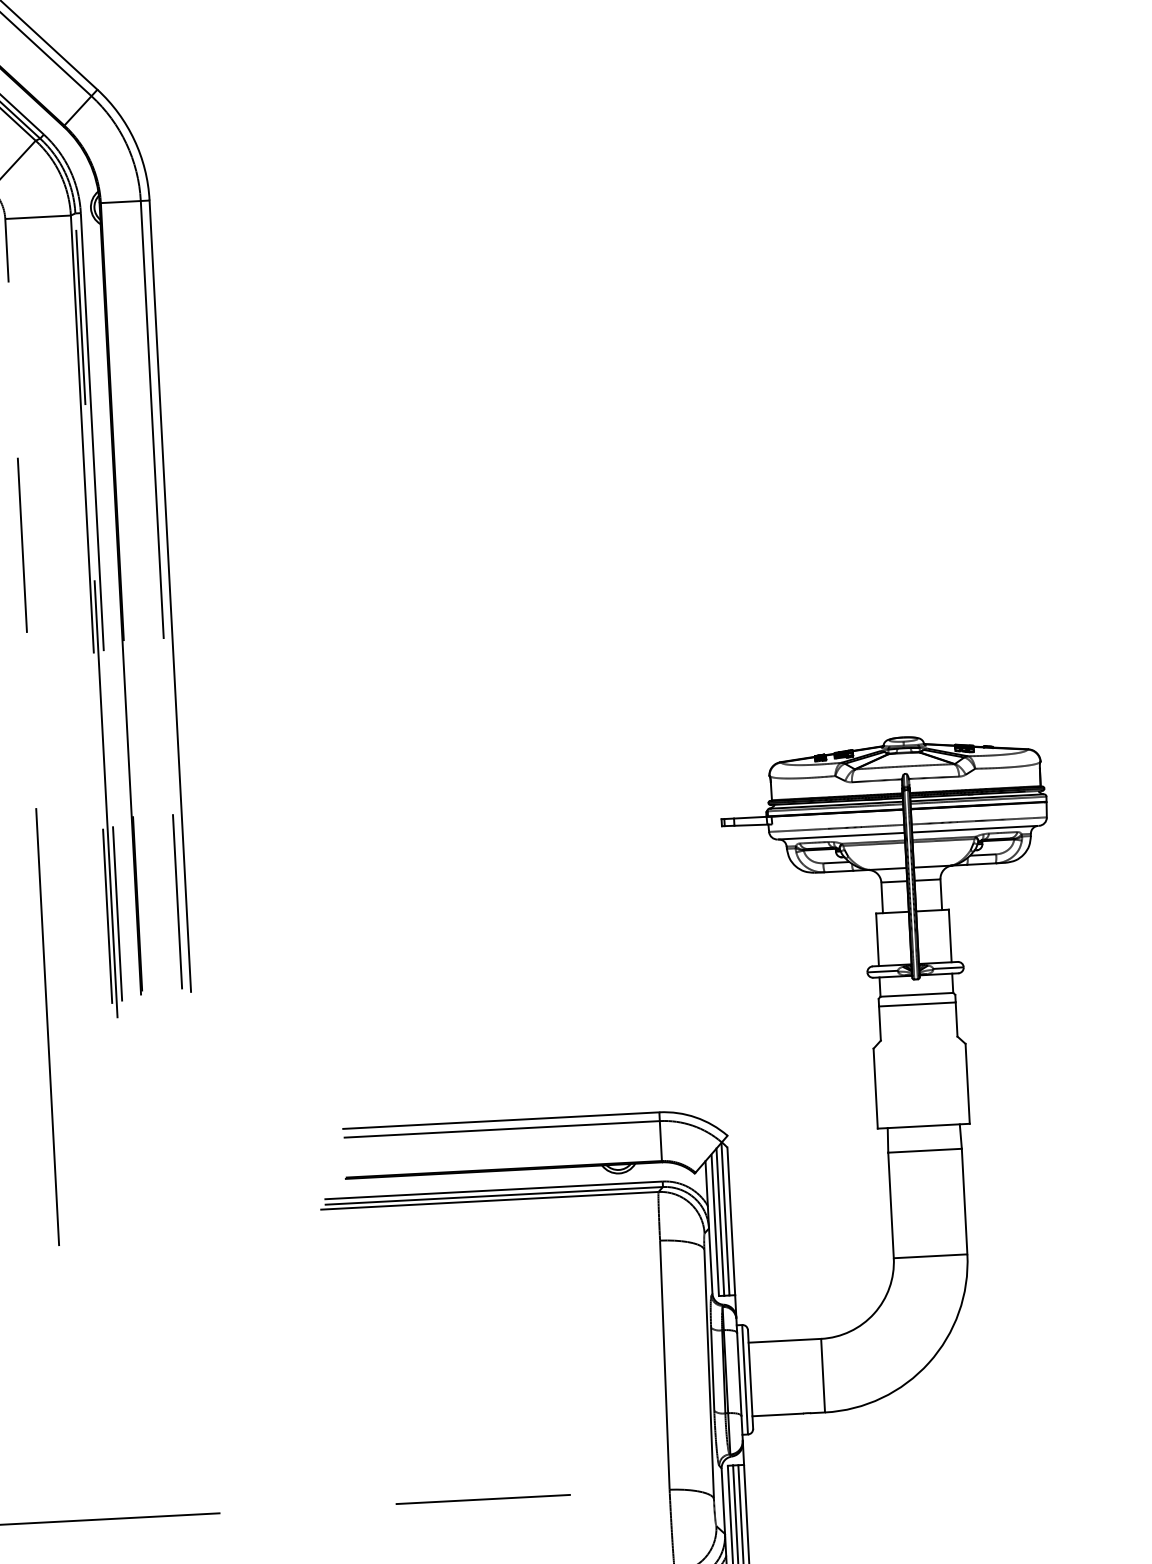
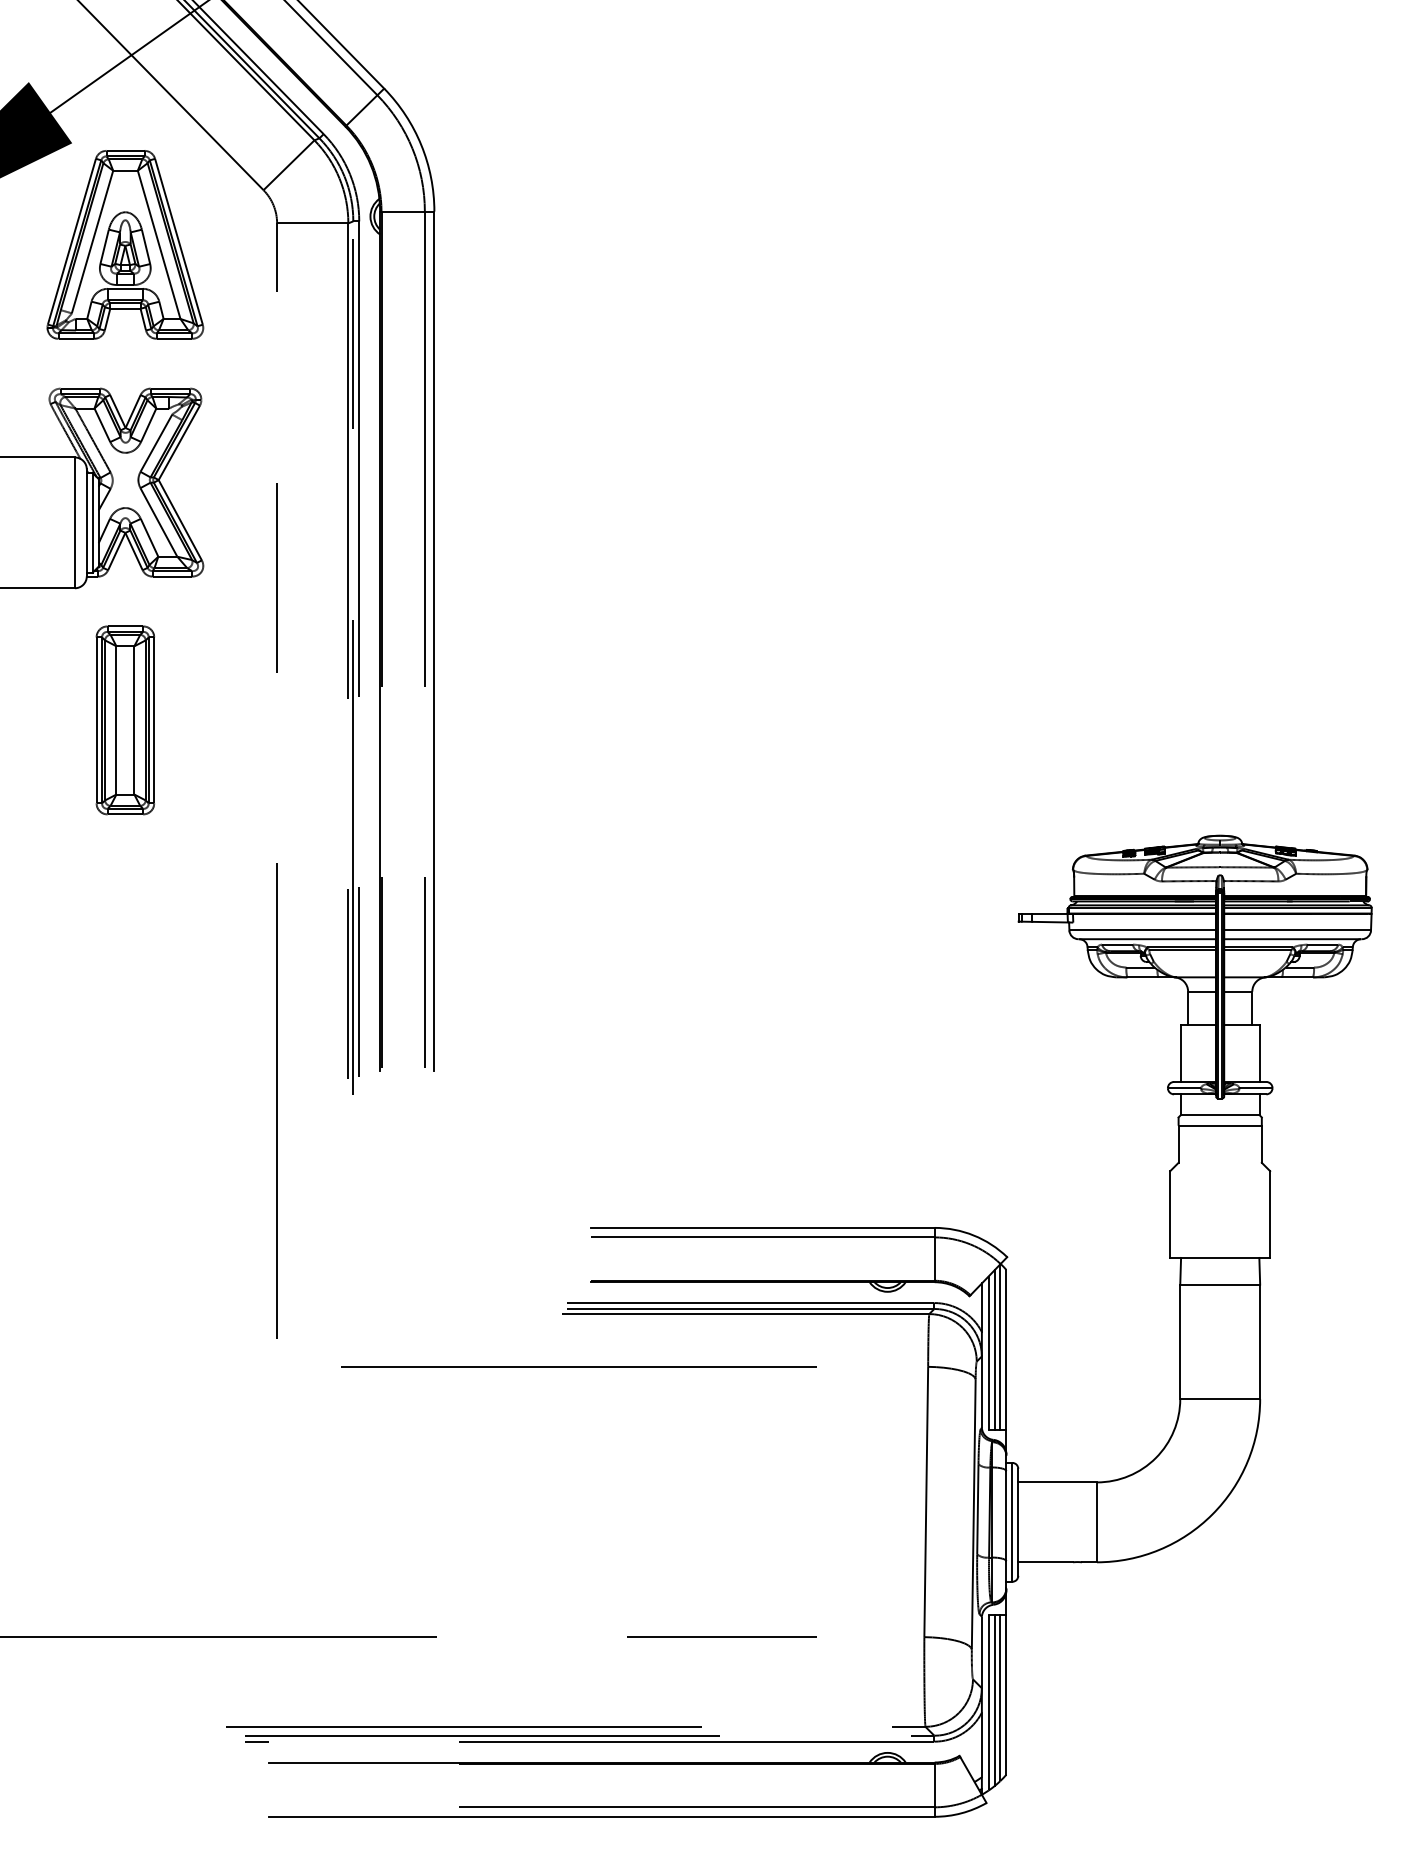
line: (338, 1257) -> (578, 1366), added

